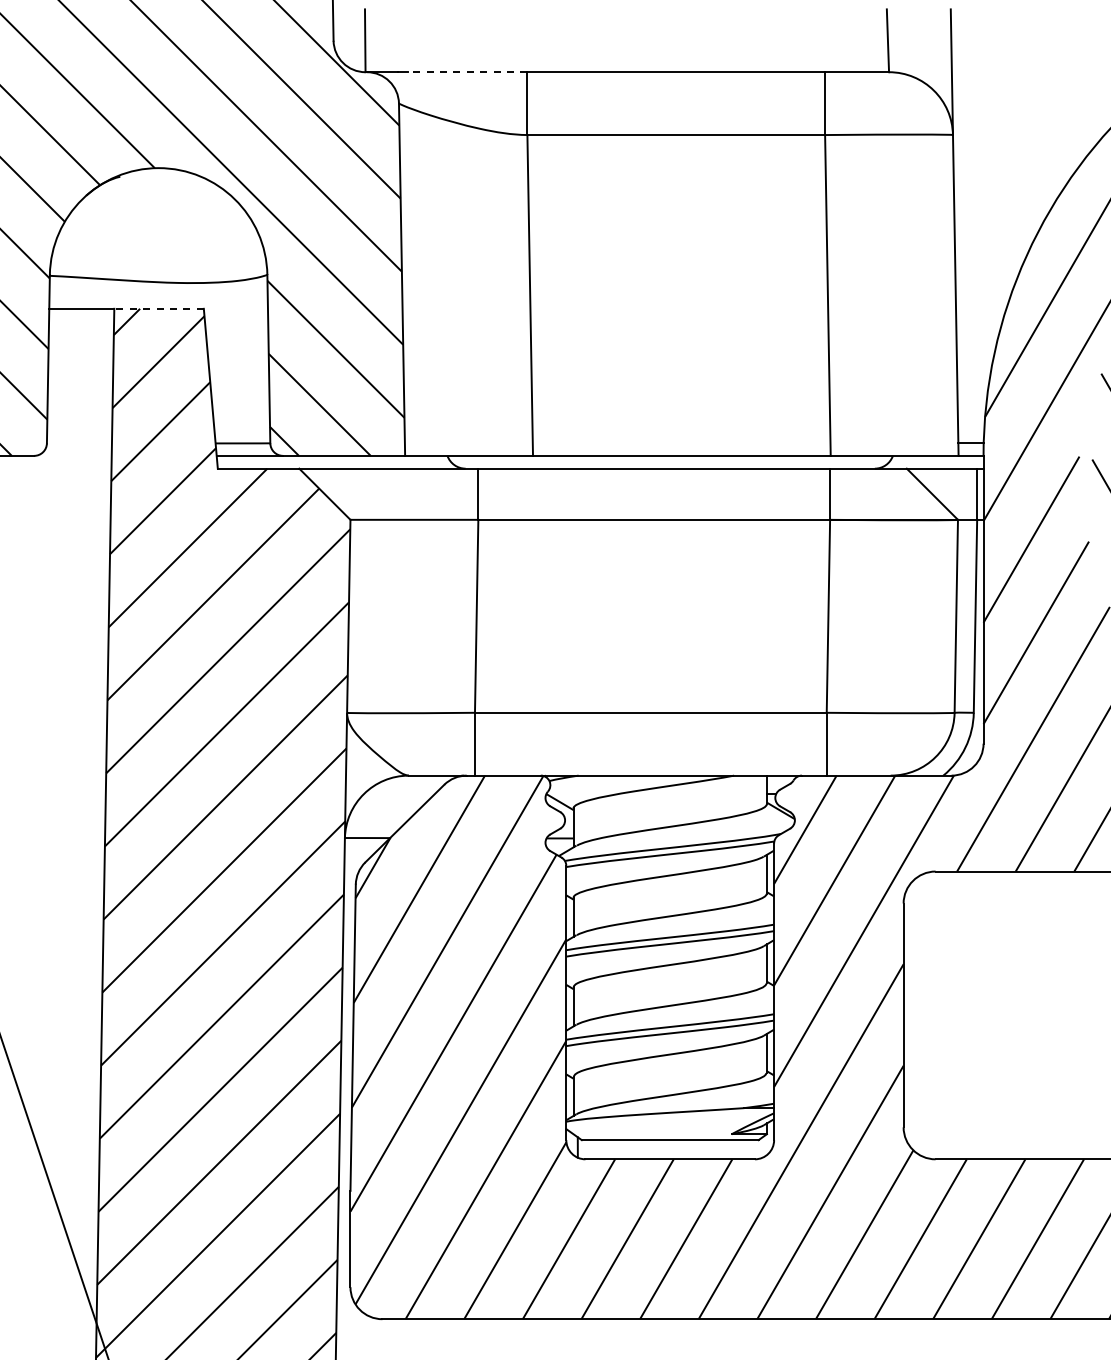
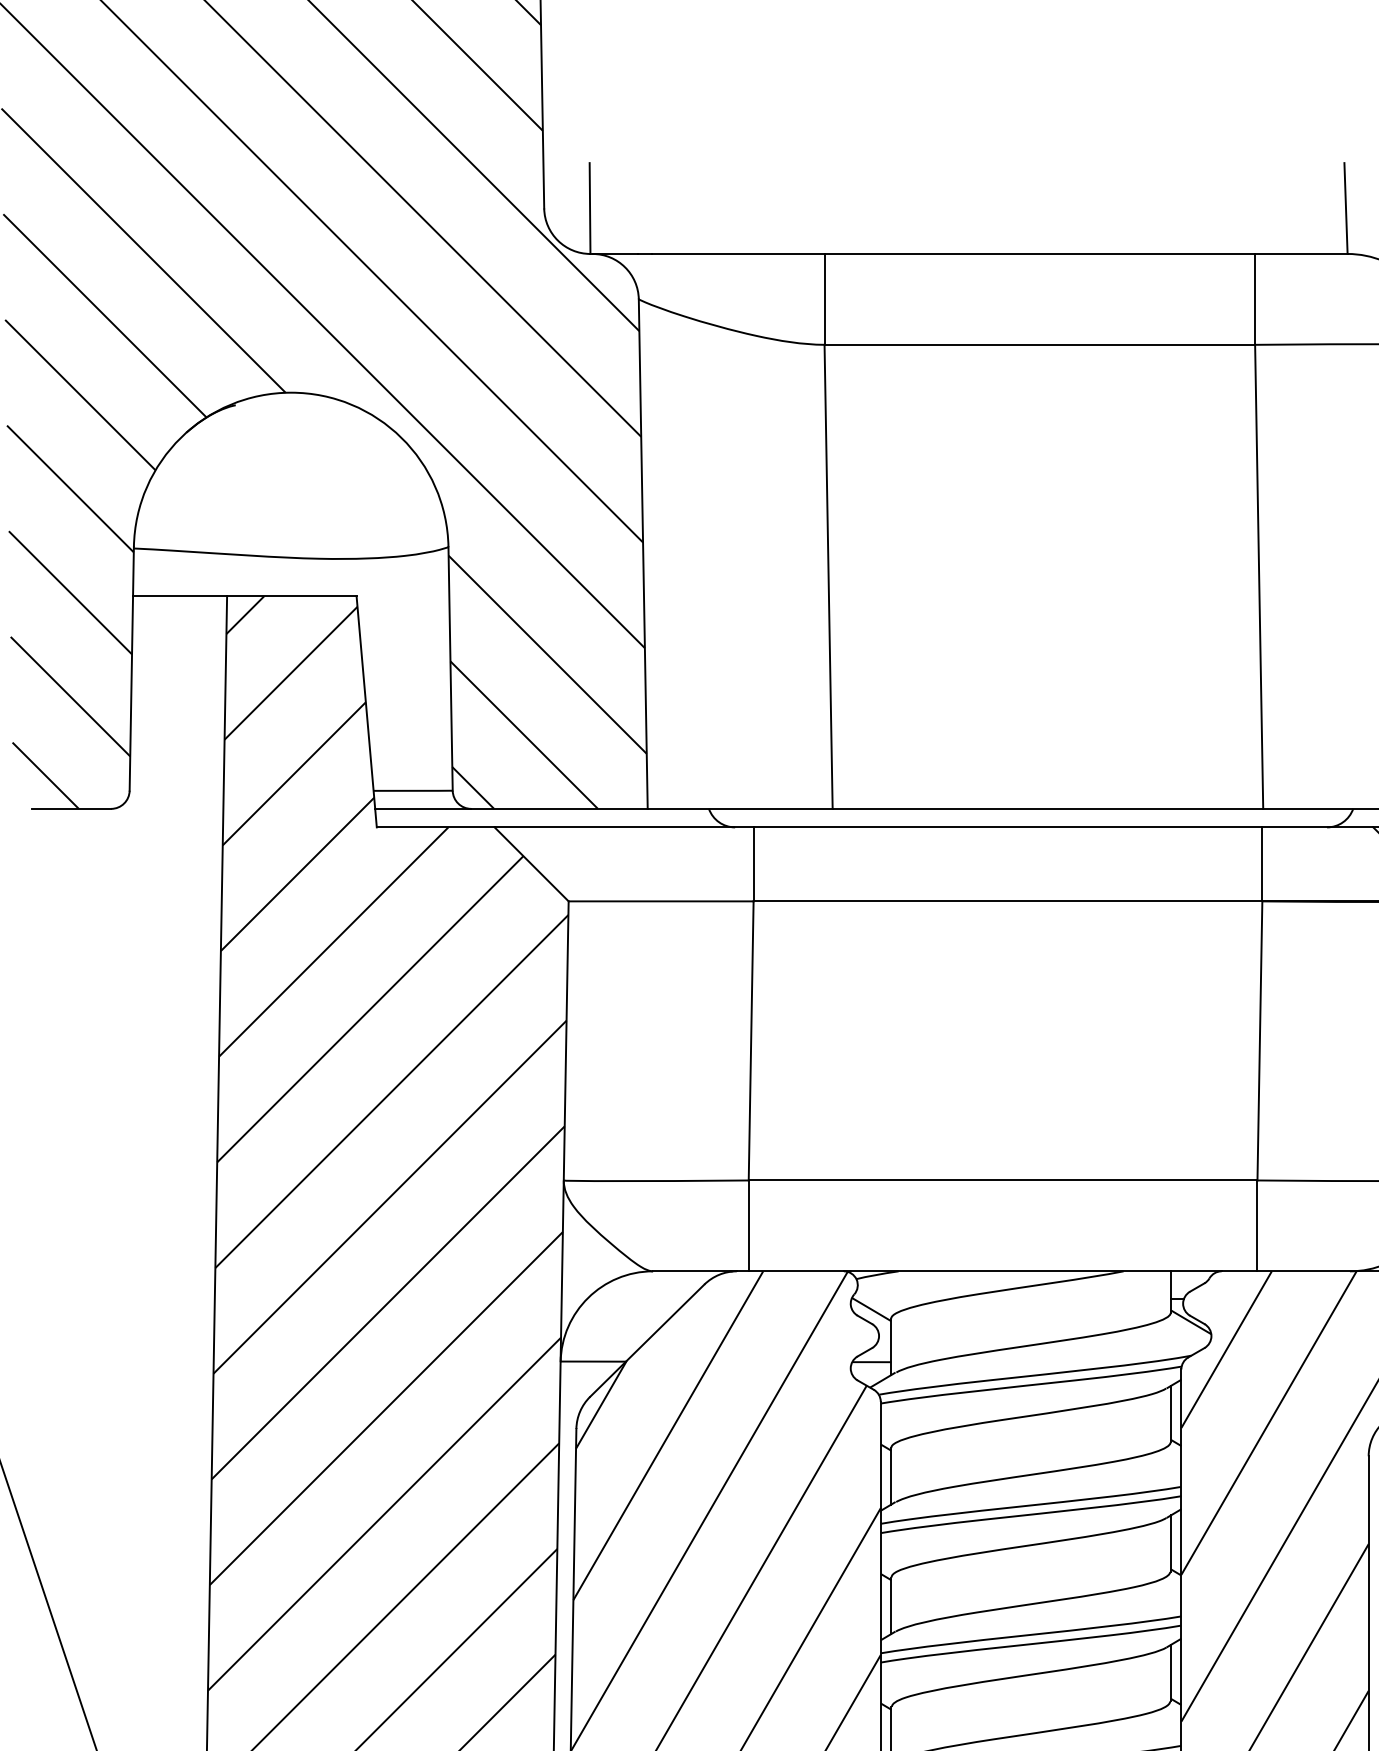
line: (467, 72) -> (737, 254), dashed -> solid
line: (159, 308) -> (292, 595), dashed -> solid

